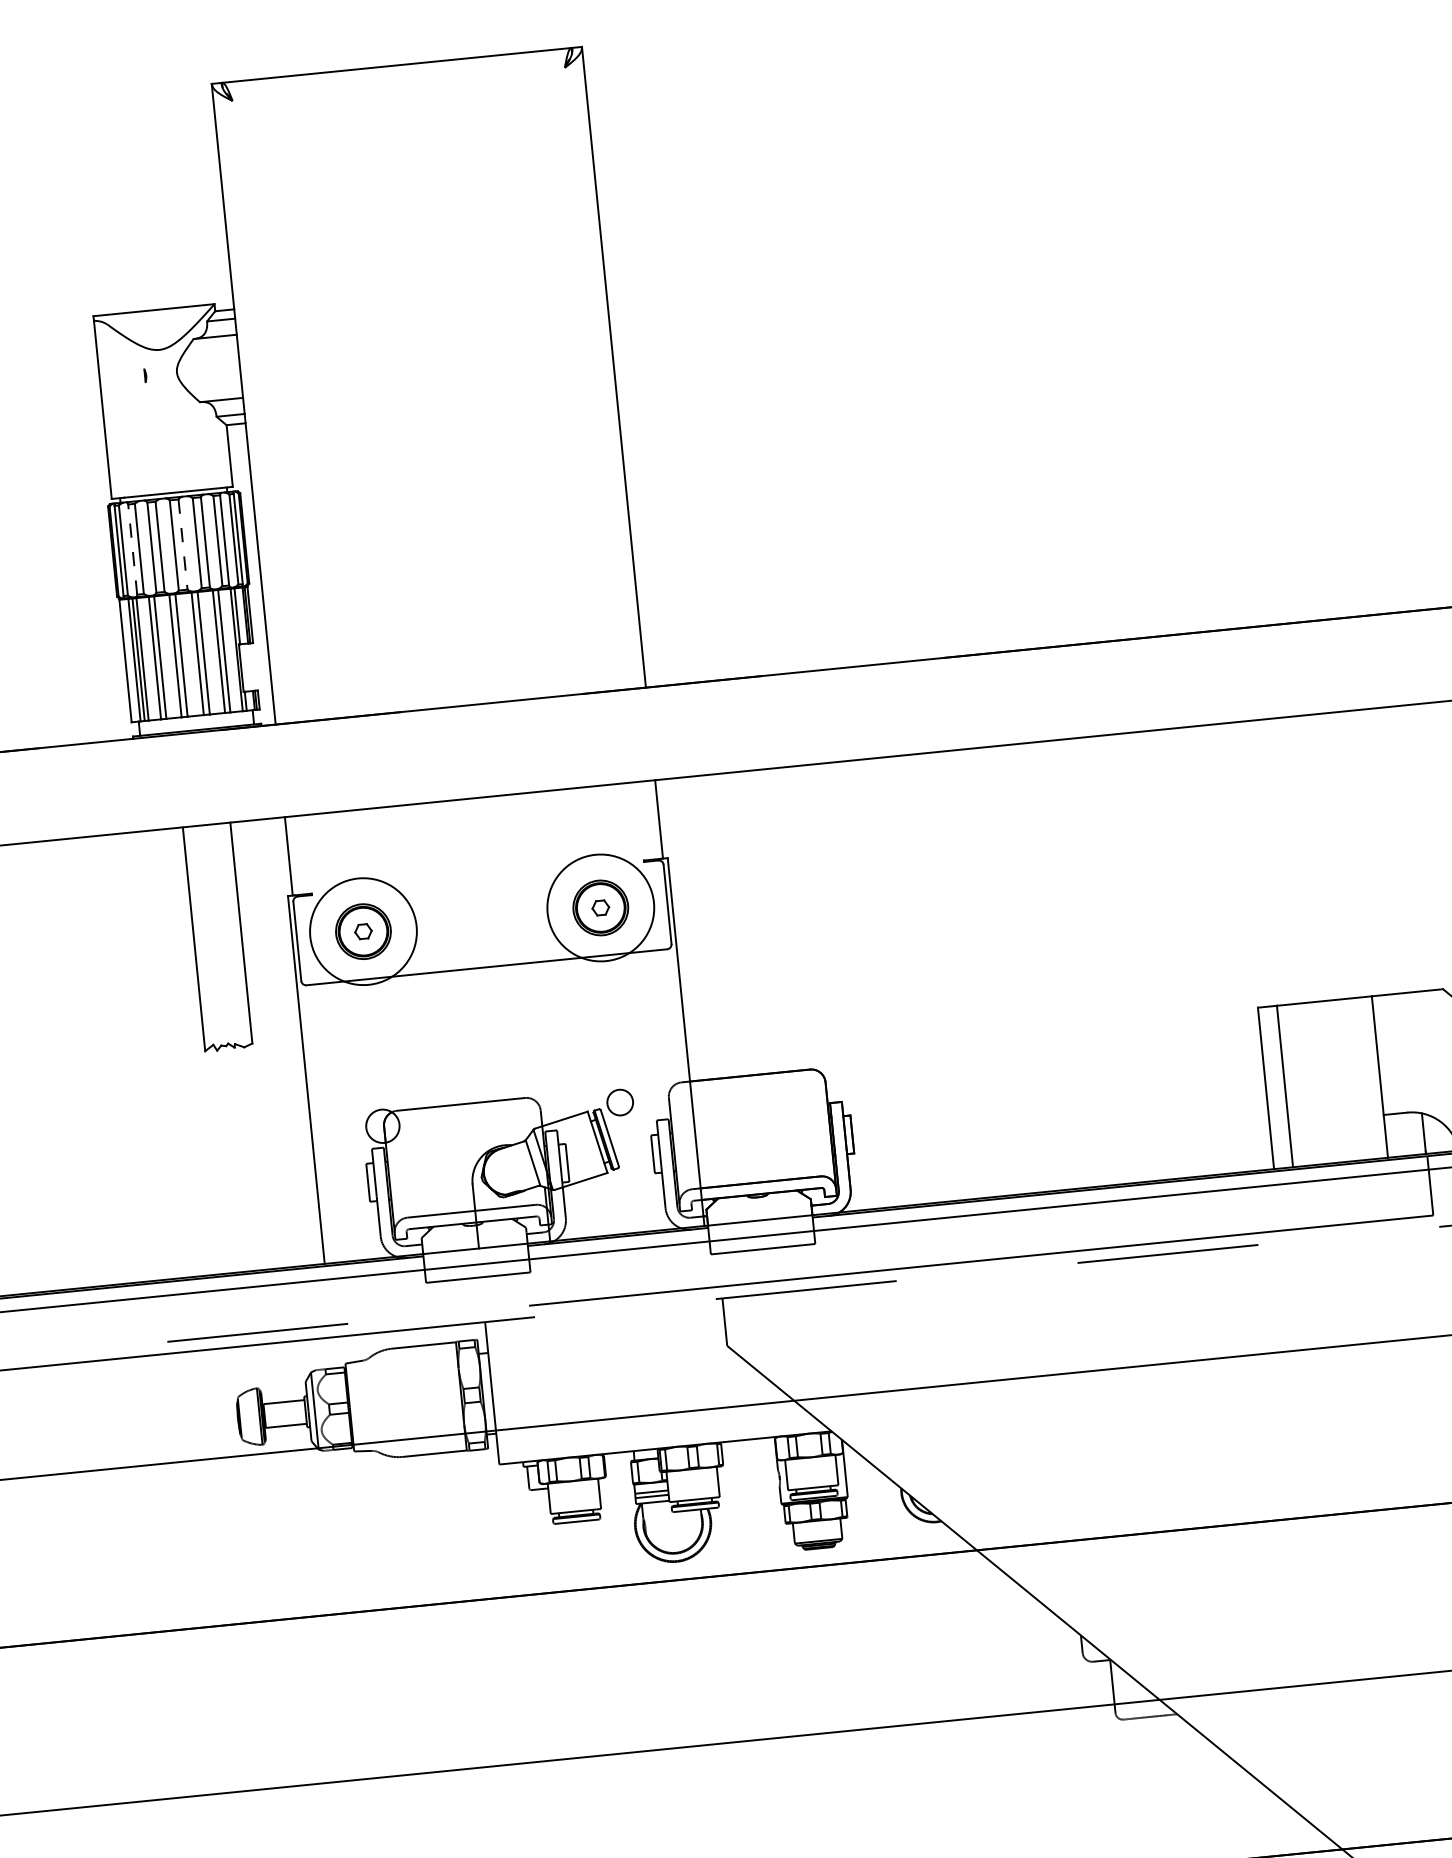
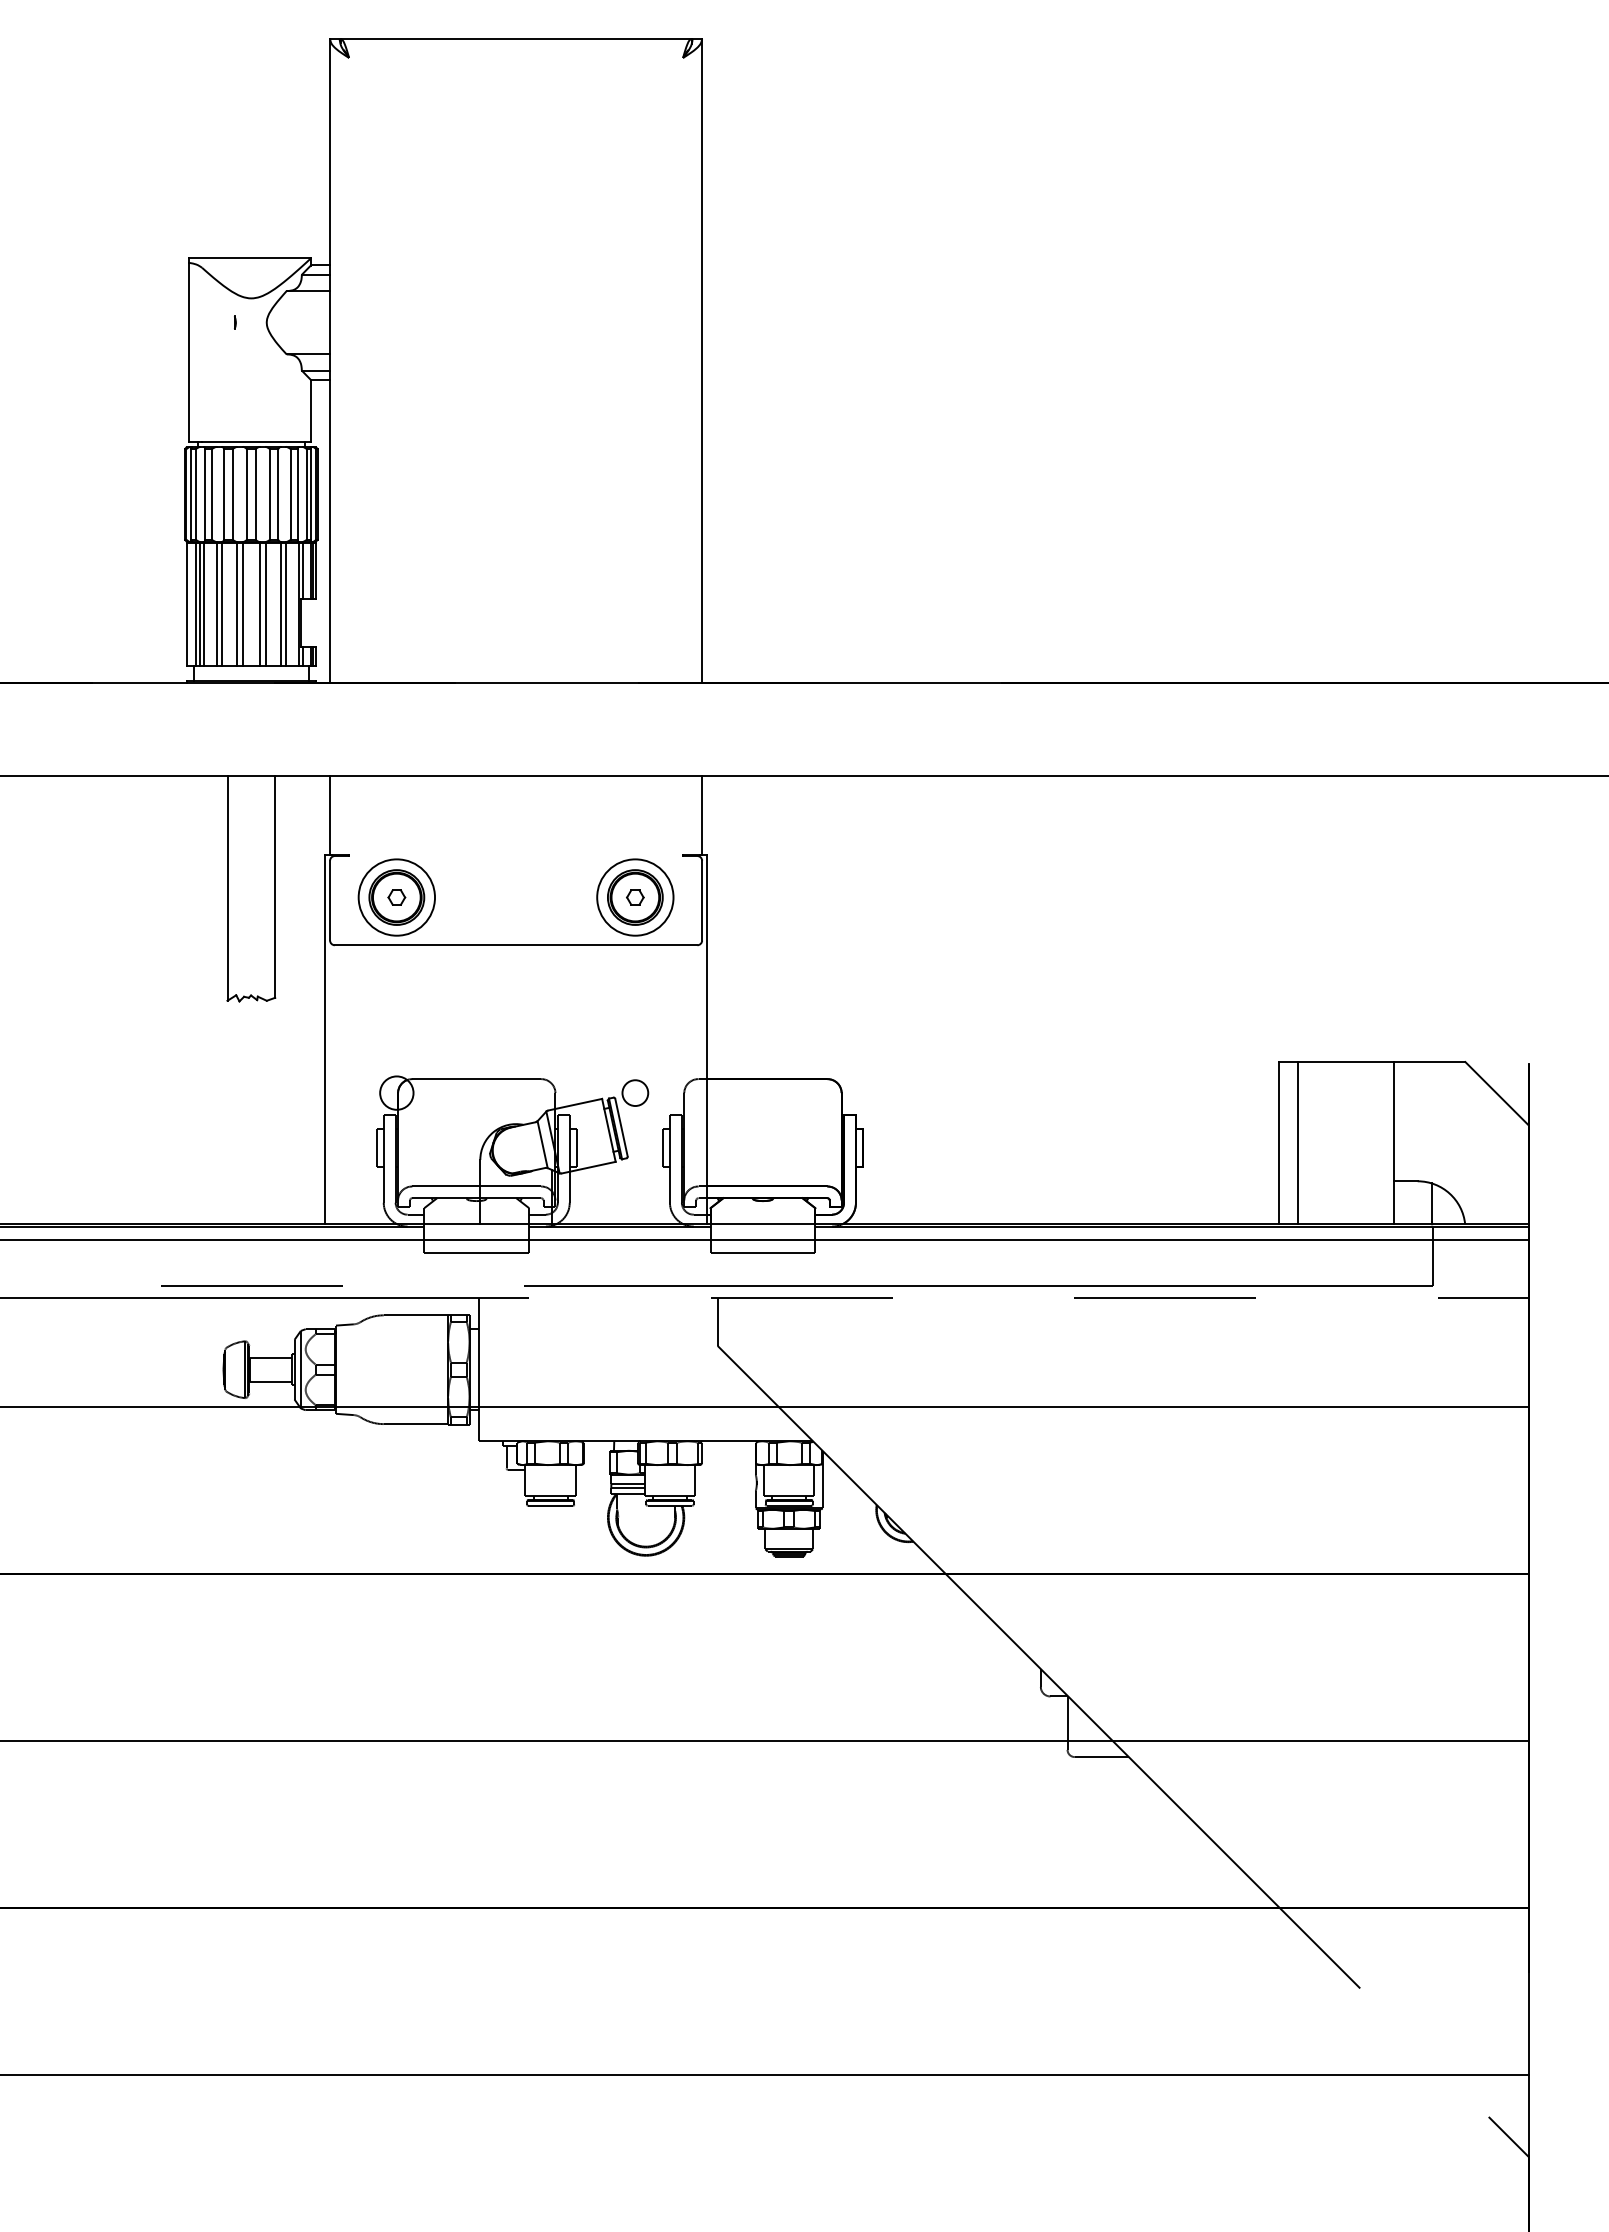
line: (182, 544) -> (255, 494), dashed -> solid
line: (132, 548) -> (205, 493), dashed -> solid
circle: (600, 907) -> (635, 897), size x0.71
circle: (363, 931) -> (396, 897), size x0.71

